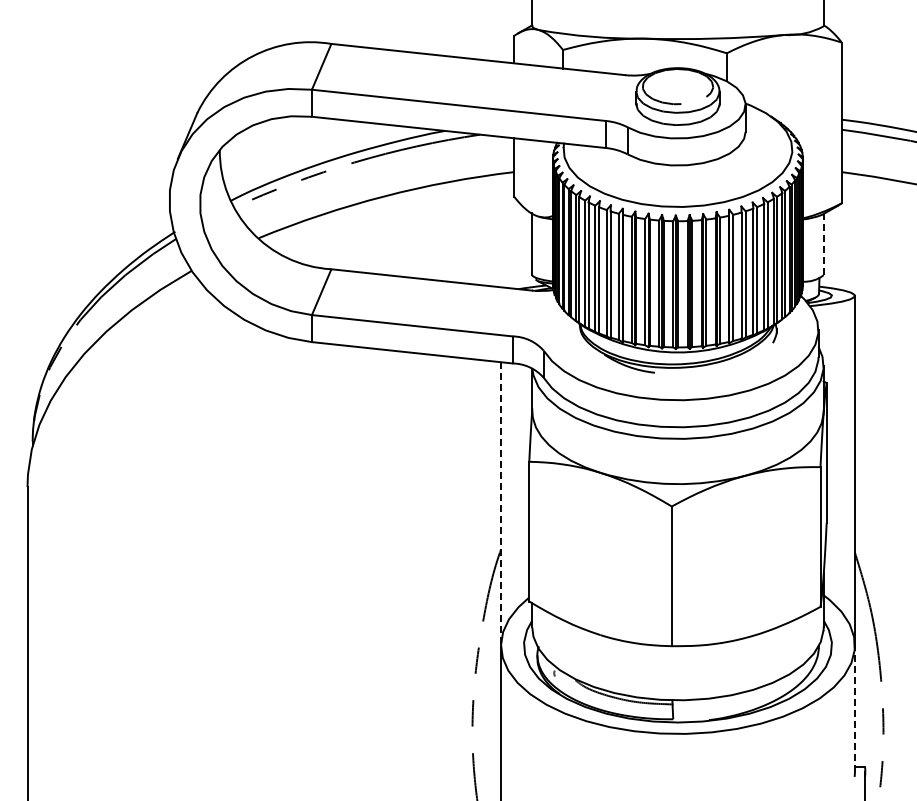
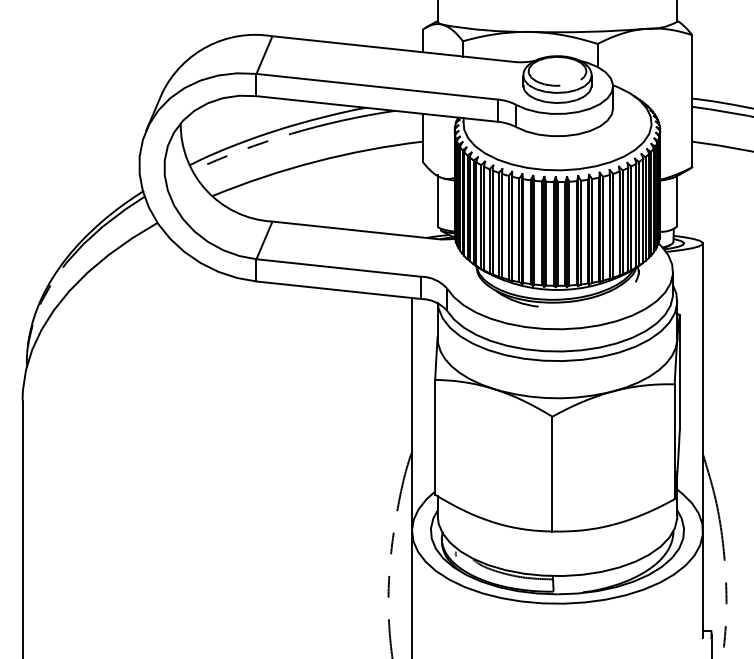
line: (823, 244) -> (677, 201), dashed -> solid
line: (501, 503) -> (412, 414), dashed -> solid
line: (854, 708) -> (702, 582), dashed -> solid

